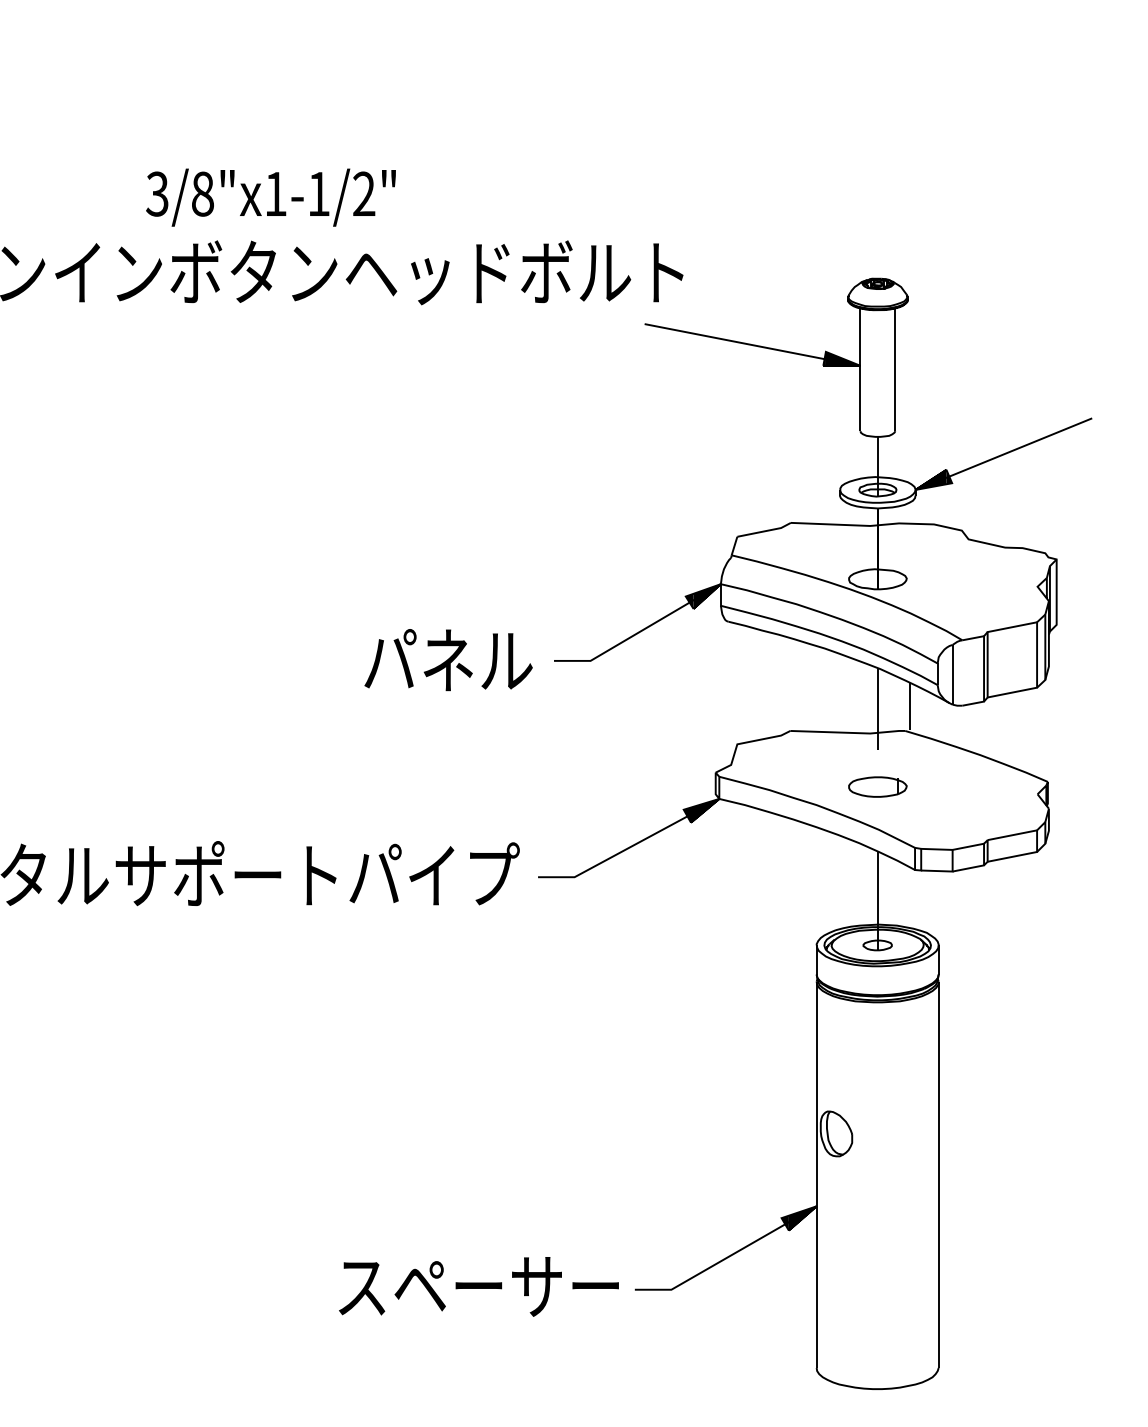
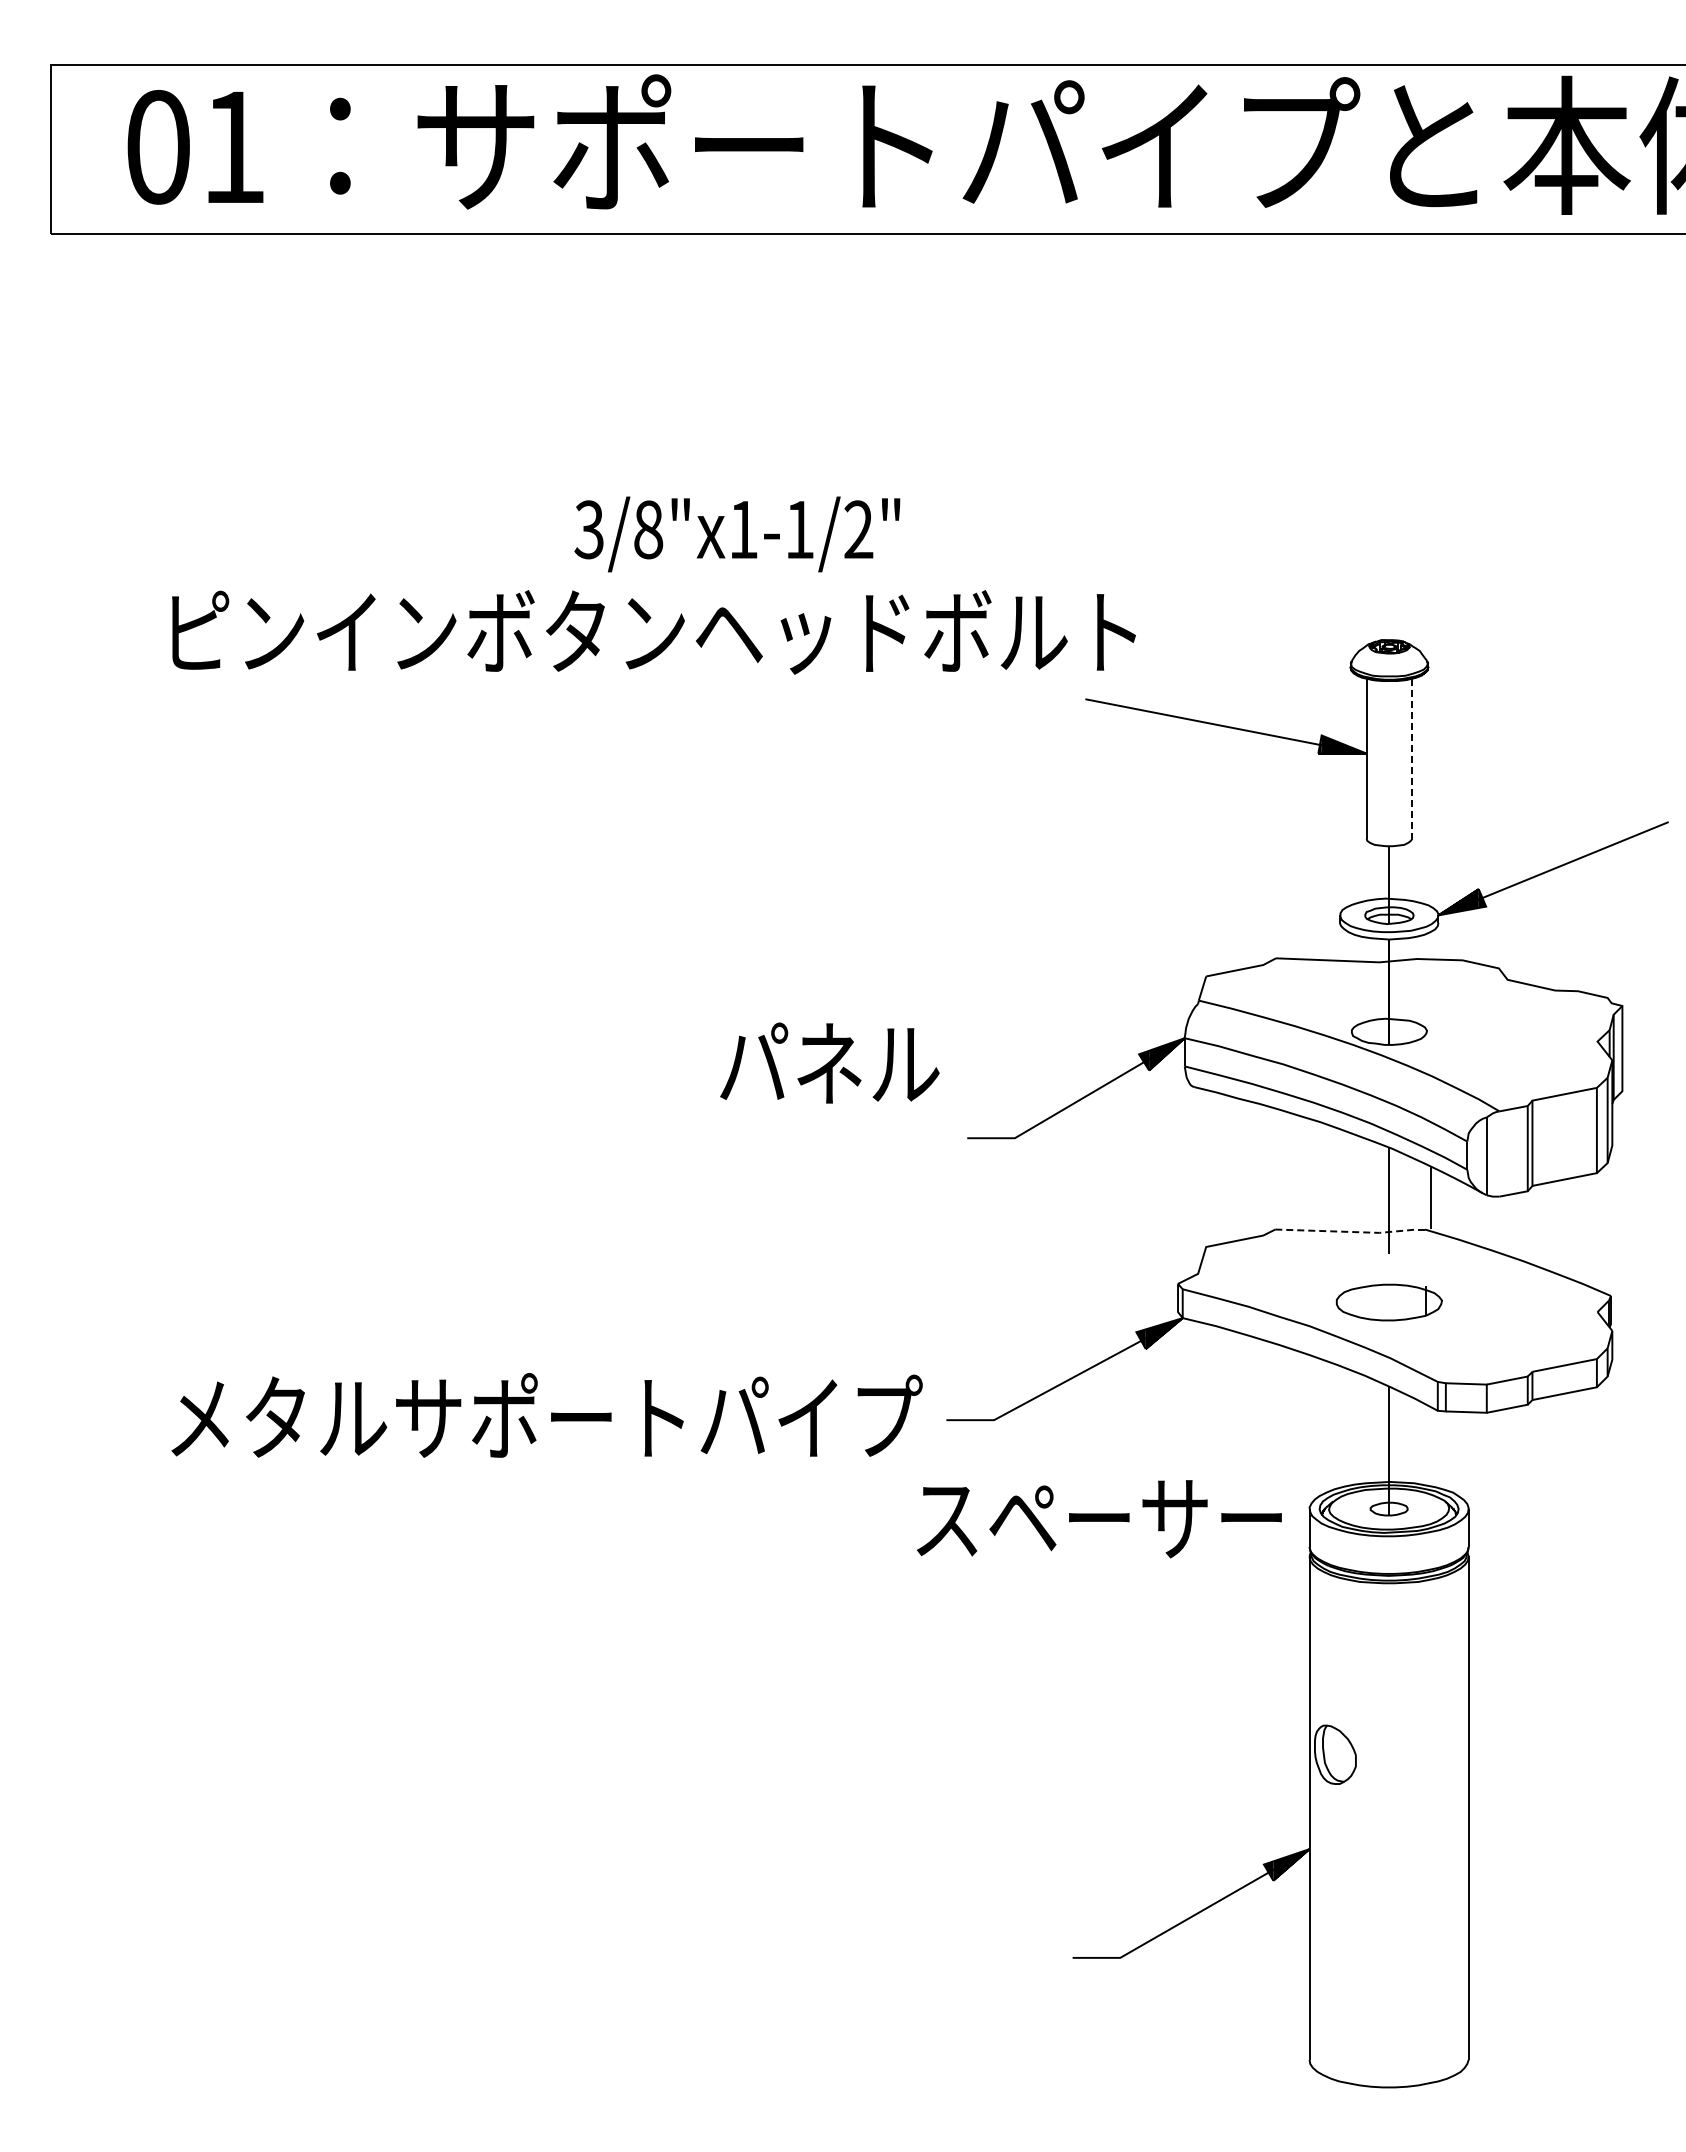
text: (271, 197) -> (737, 534), moved
line: (895, 369) -> (1412, 758), solid -> dashed
text: (448, 659) -> (829, 1062), moved
line: (848, 733) -> (1351, 1232), solid -> dashed
part: (877, 786) -> (1389, 1302), size x1.4
text: (479, 1287) -> (1099, 1519), moved

